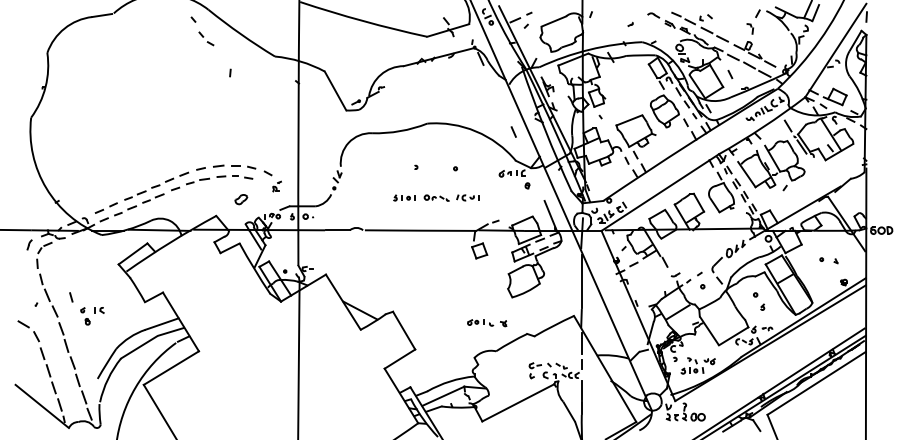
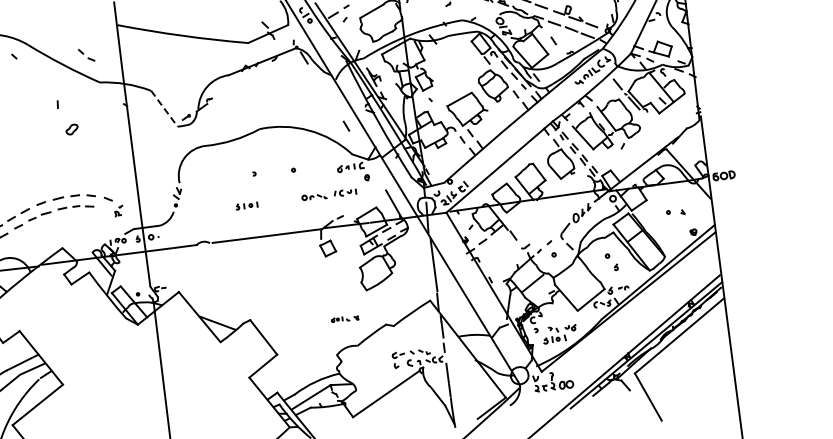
part: (206, 38) -> (86, 54), moved
line: (335, 91) -> (164, 109), solid -> dashed
part: (451, 197) -> (328, 194), moved
part: (241, 199) -> (72, 129), moved
part: (487, 323) -> (345, 319), size x0.7

